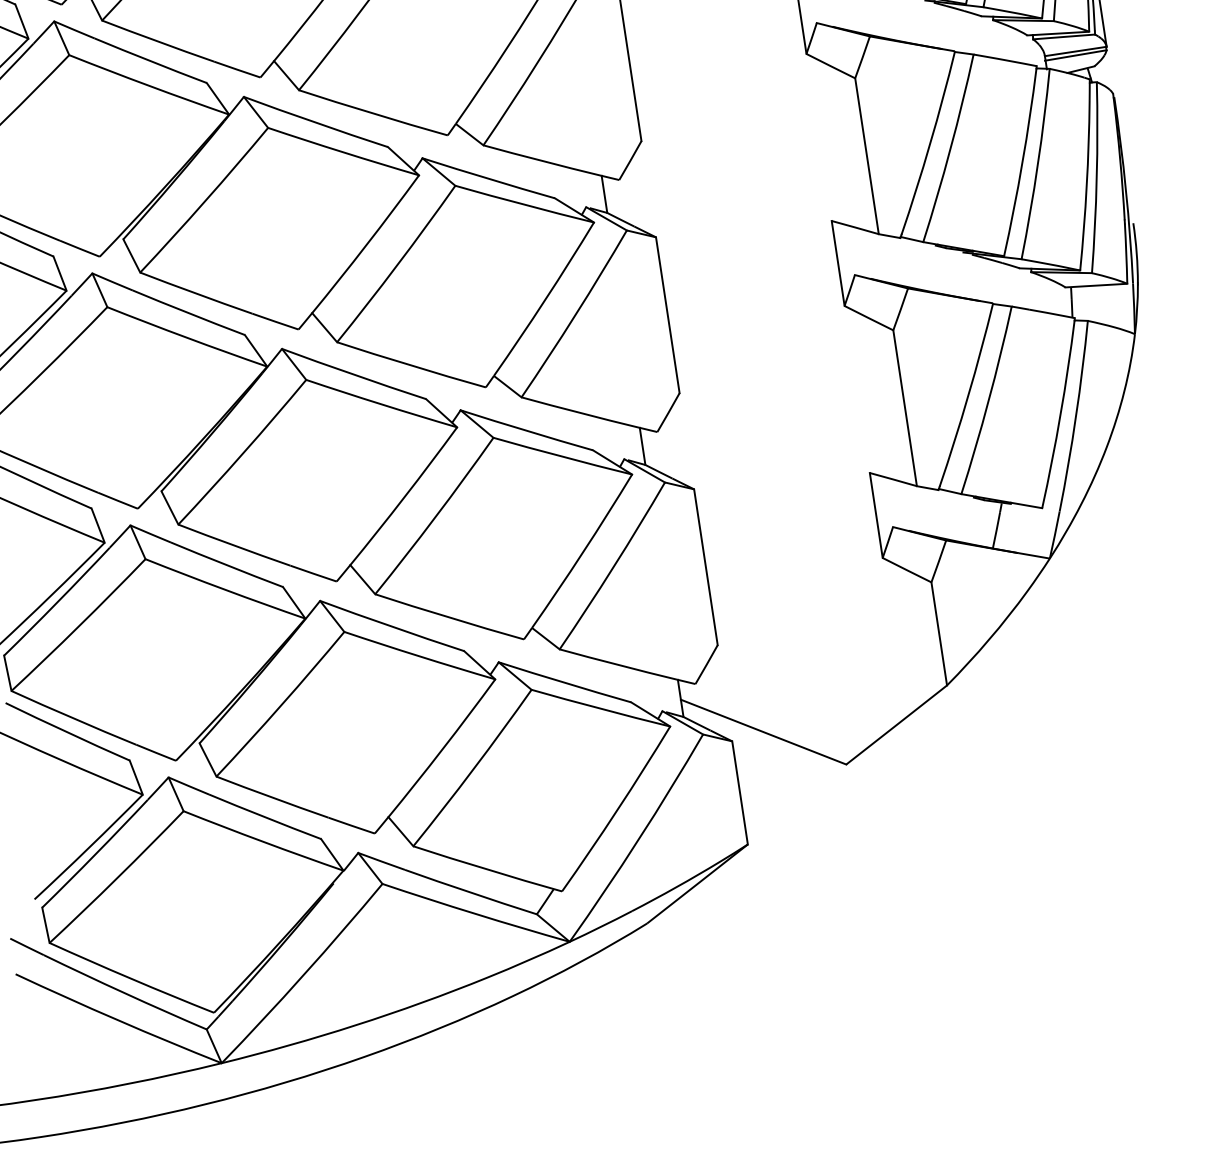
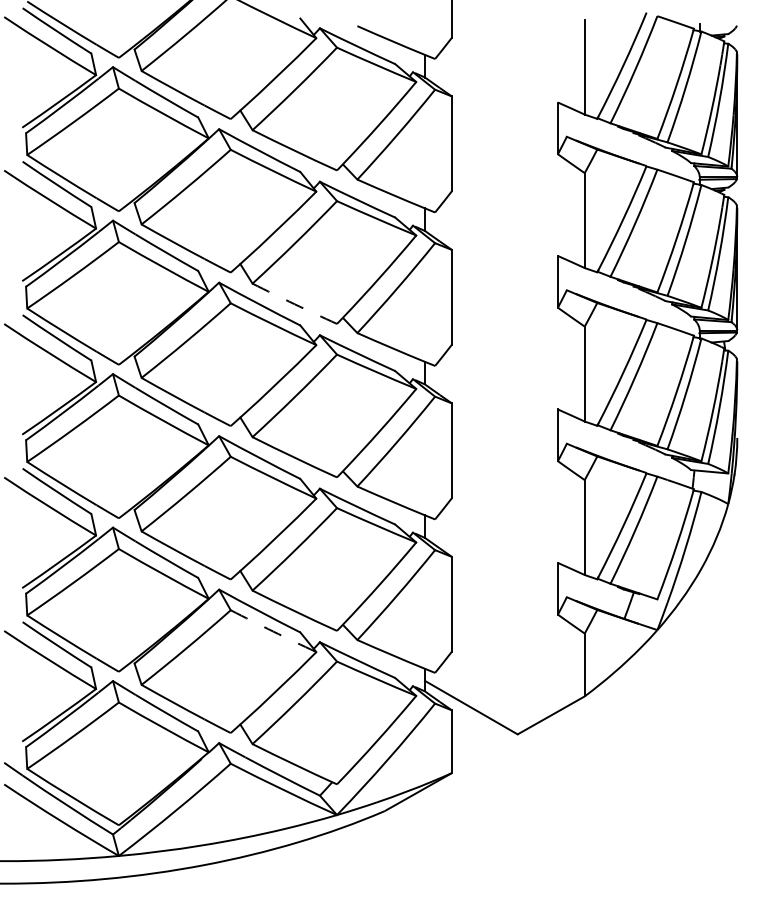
arc: (373, 114) -> (294, 304), solid -> dashed
arc: (419, 656) -> (273, 631), solid -> dashed

